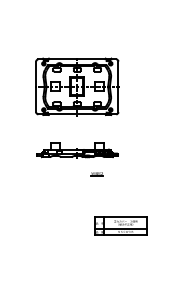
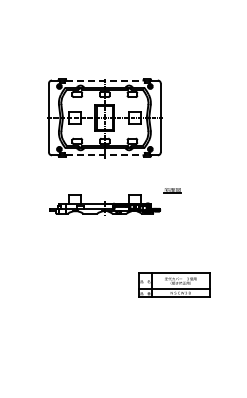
line: (77, 59) -> (104, 80), solid -> dashed
line: (77, 114) -> (104, 155), solid -> dashed
part: (96, 174) -> (172, 190), moved
part: (121, 225) -> (174, 284), moved

